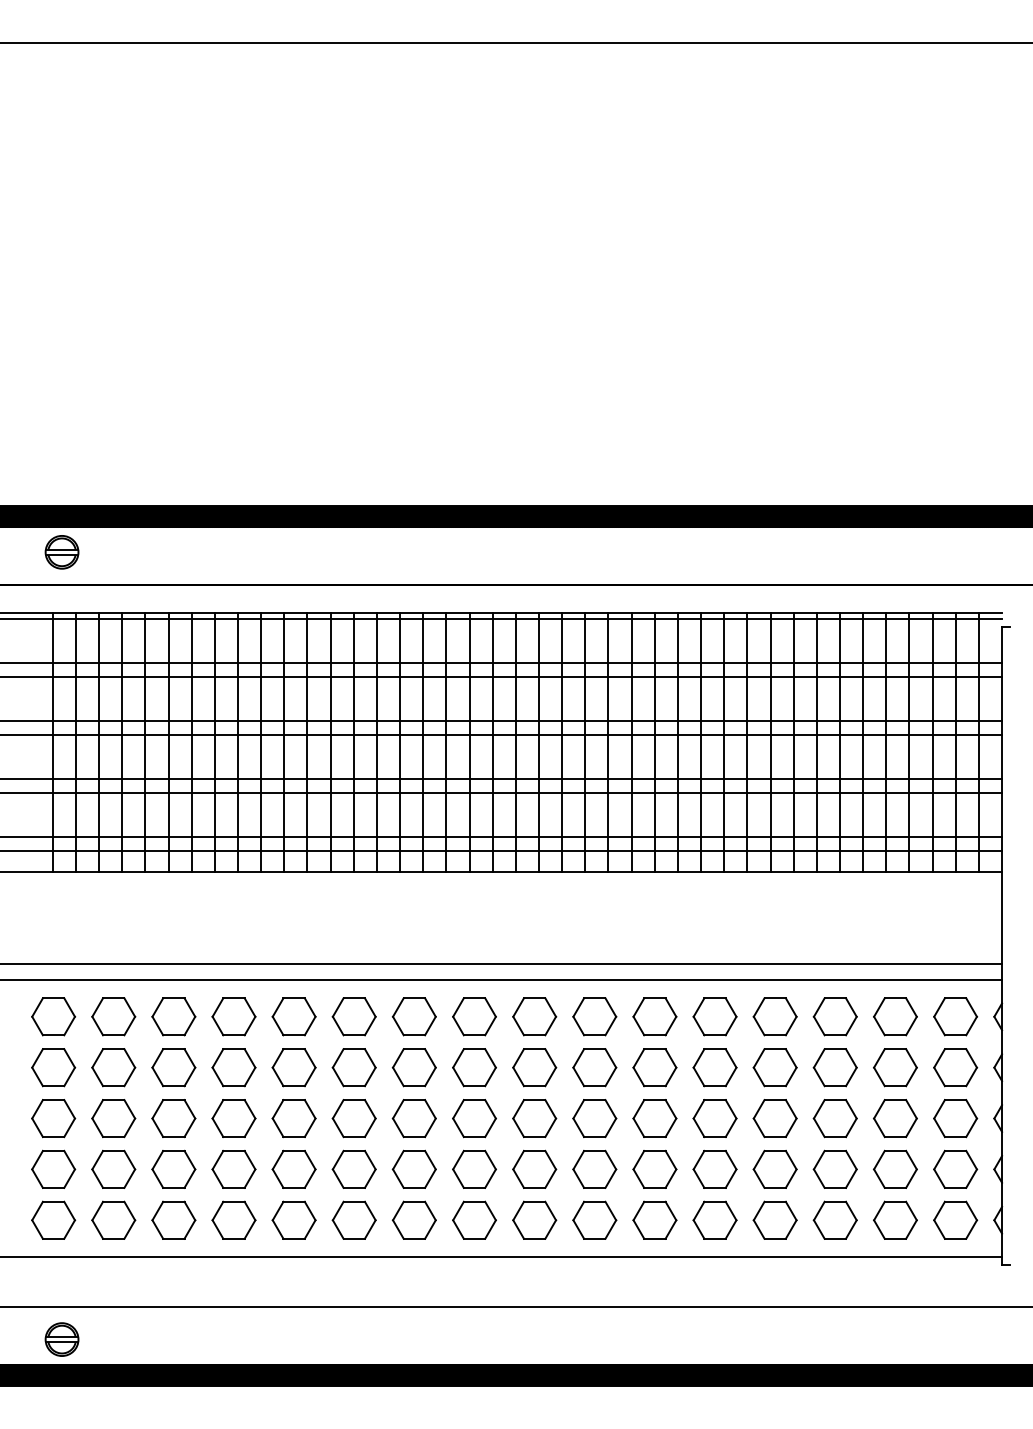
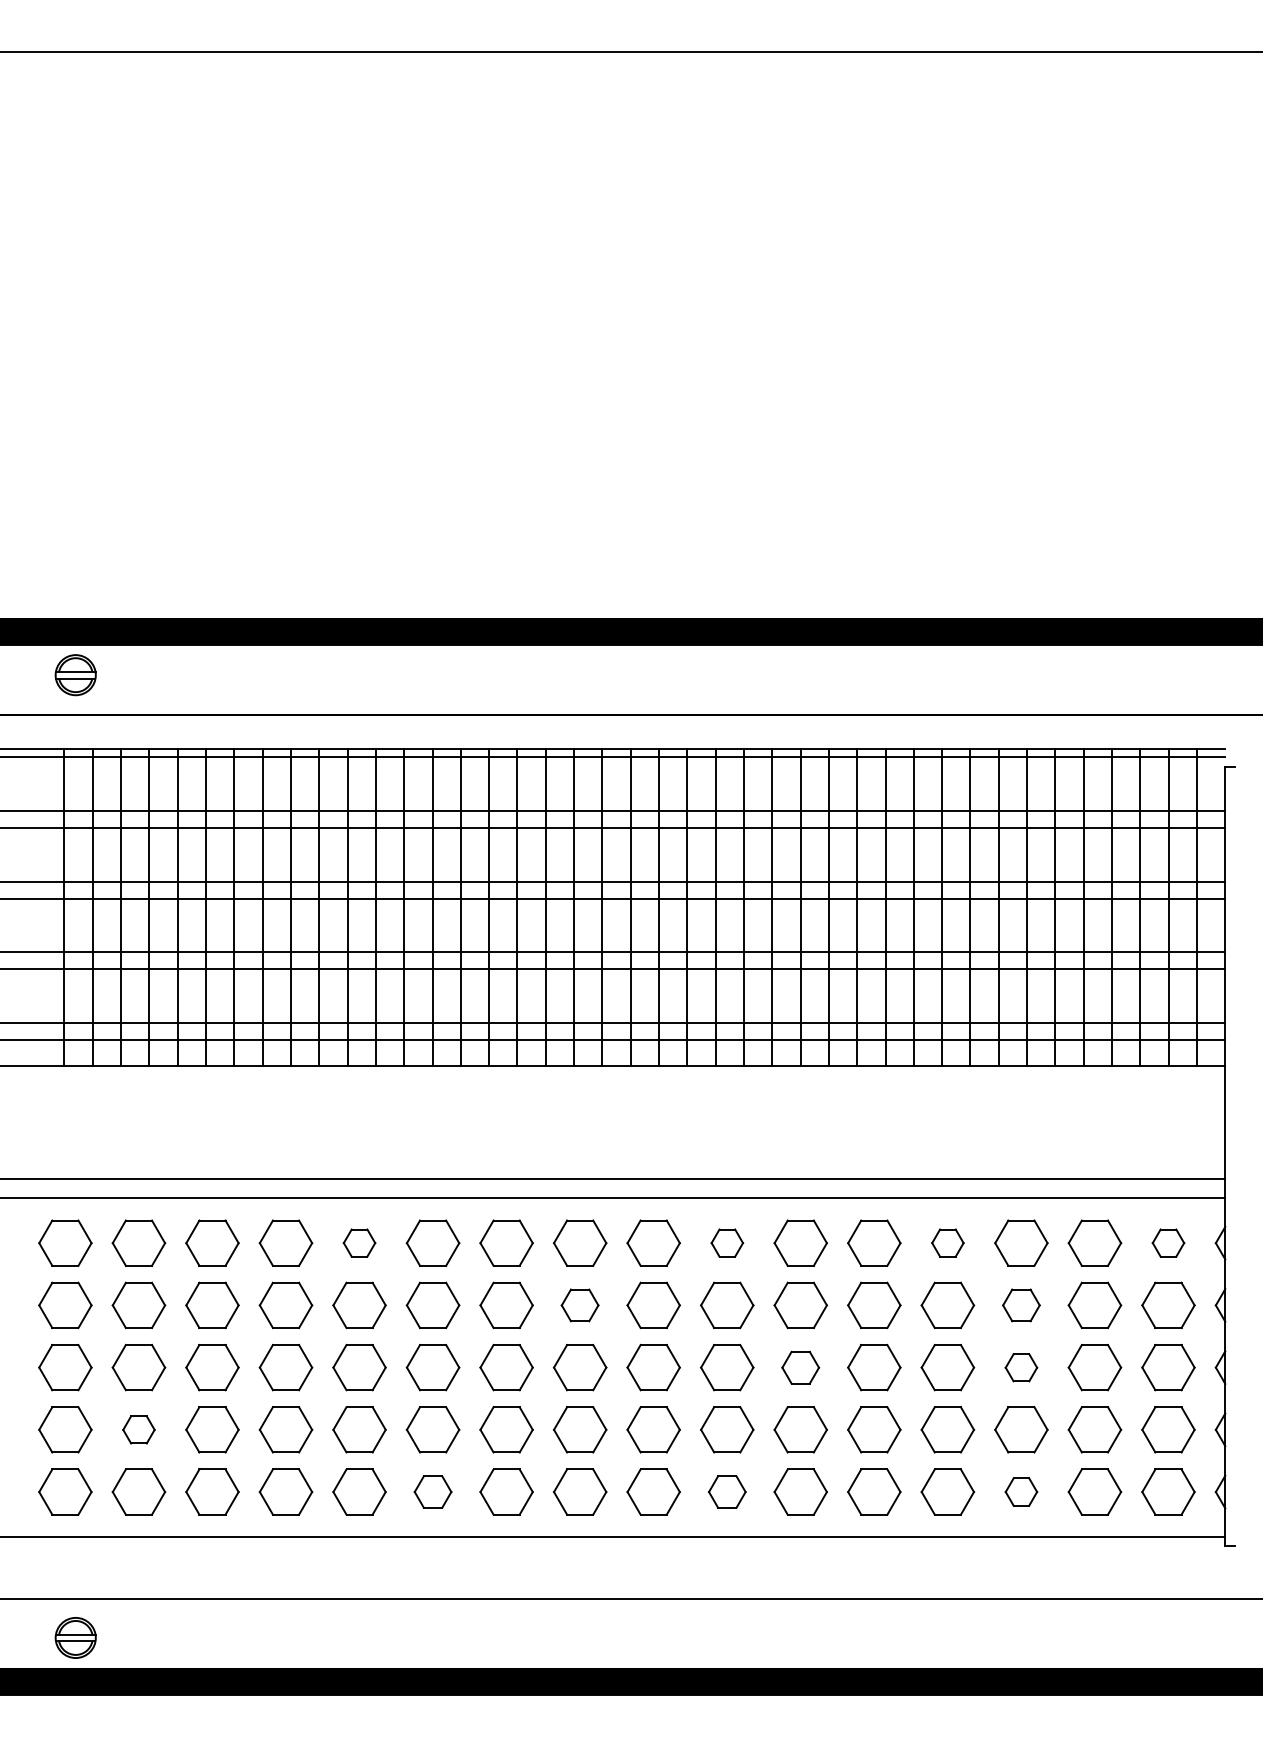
part: (294, 1016) -> (359, 1242), size x0.6
part: (594, 1016) -> (727, 1242), size x0.6
part: (774, 1016) -> (947, 1242), size x0.6
part: (955, 1016) -> (1168, 1242), size x0.6
part: (473, 1067) -> (579, 1305), size x0.7
part: (835, 1067) -> (1021, 1305), size x0.7
part: (654, 1118) -> (800, 1367), size x0.7
part: (835, 1118) -> (1021, 1367), size x0.6
part: (113, 1169) -> (138, 1429), size x0.6
part: (353, 1219) -> (432, 1491), size x0.7
part: (594, 1219) -> (727, 1491), size x0.7
part: (835, 1219) -> (1021, 1491), size x0.6

